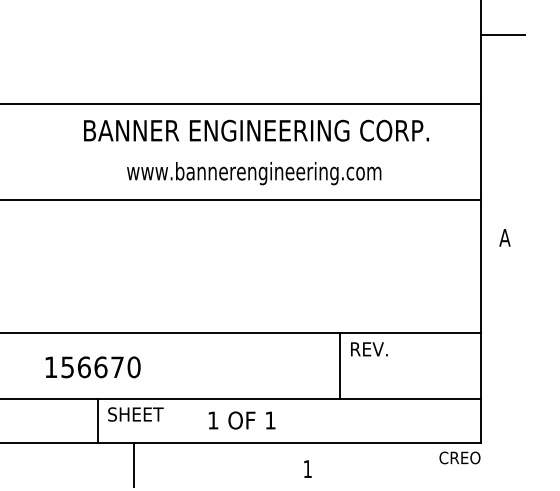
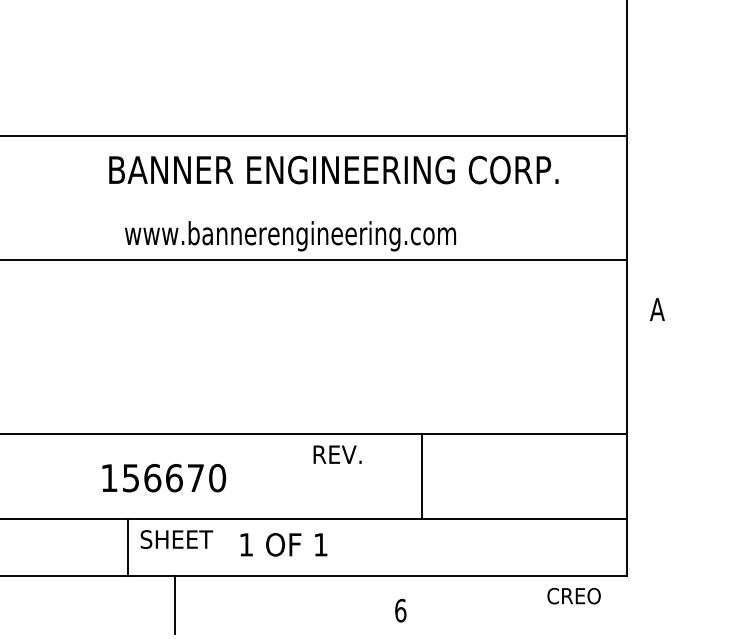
line: (503, 35) -> (655, 46), removed
text: (254, 173) -> (290, 236), moved
text: (369, 349) -> (337, 454), moved
line: (340, 365) -> (422, 475), moved
text: (92, 367) -> (163, 478), moved
text: (241, 420) -> (283, 544), moved
text: (459, 457) -> (573, 595), moved
text: (307, 469) -> (400, 611), 1 -> 6

